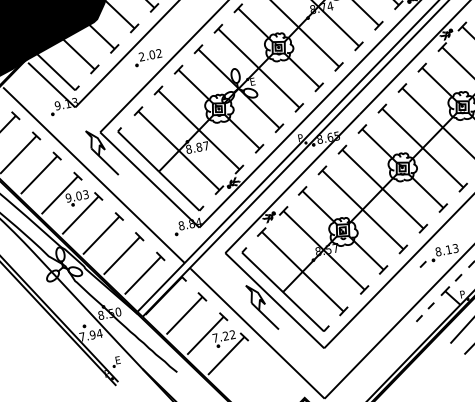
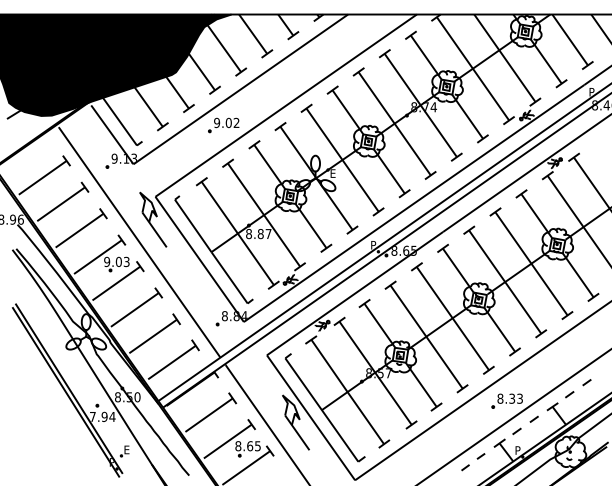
text: (142, 57) -> (217, 123), 2.02 -> 9.02
text: (449, 249) -> (512, 398), 8.13 -> 8.33
line: (422, 264) -> (480, 409), removed
text: (223, 336) -> (247, 446), 7.22 -> 8.65

